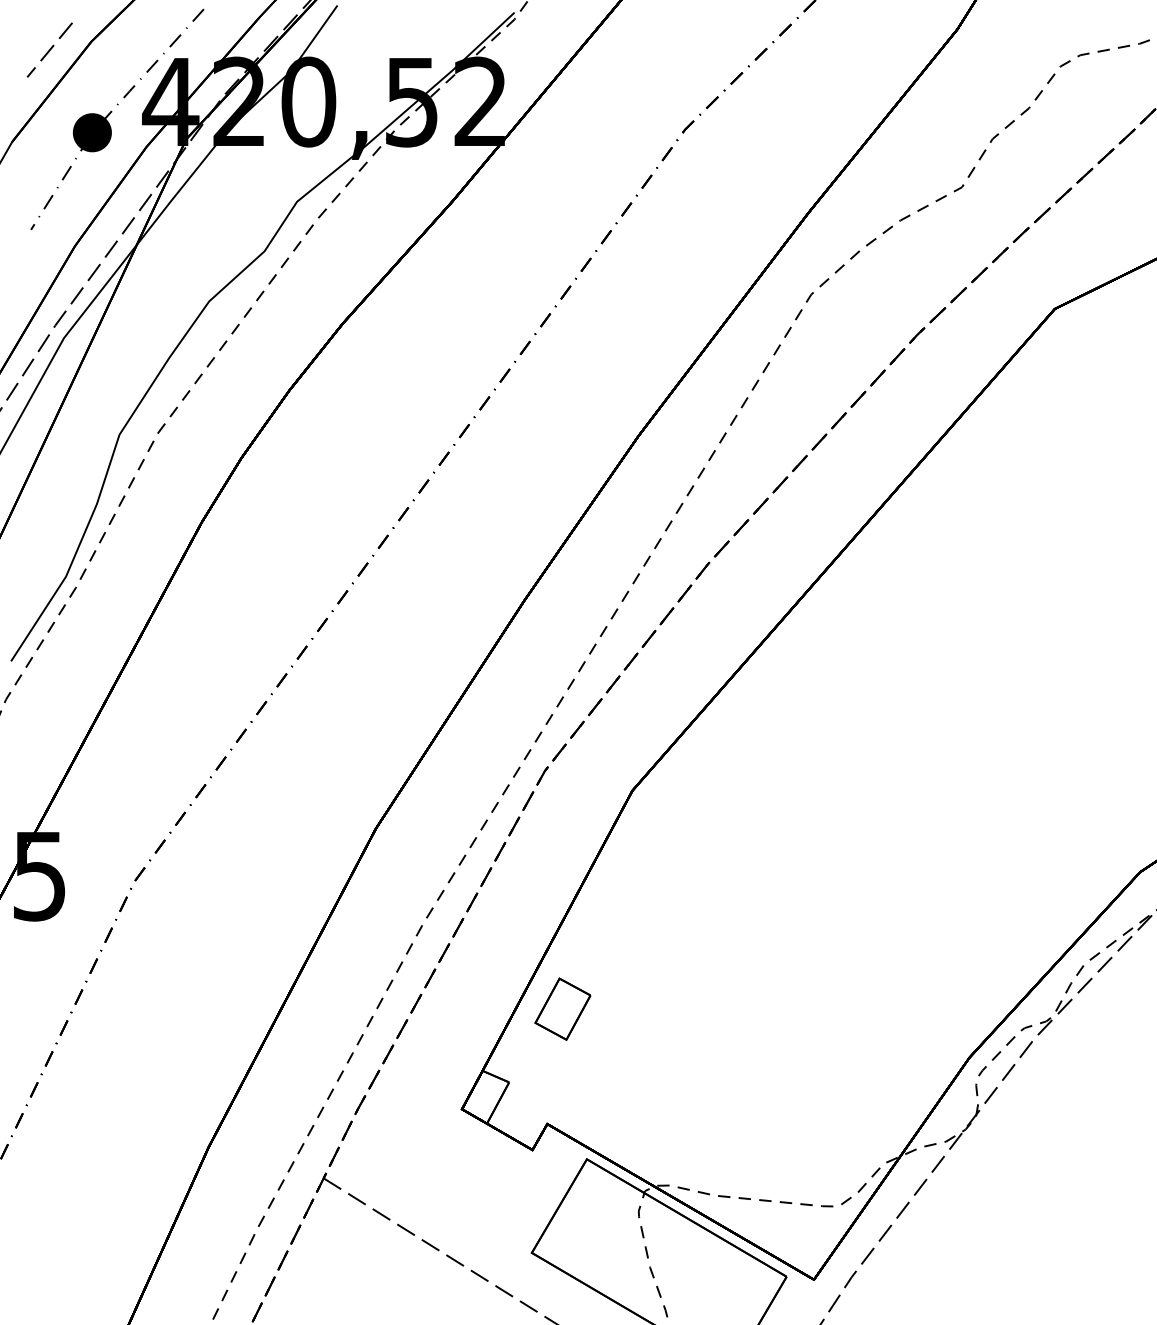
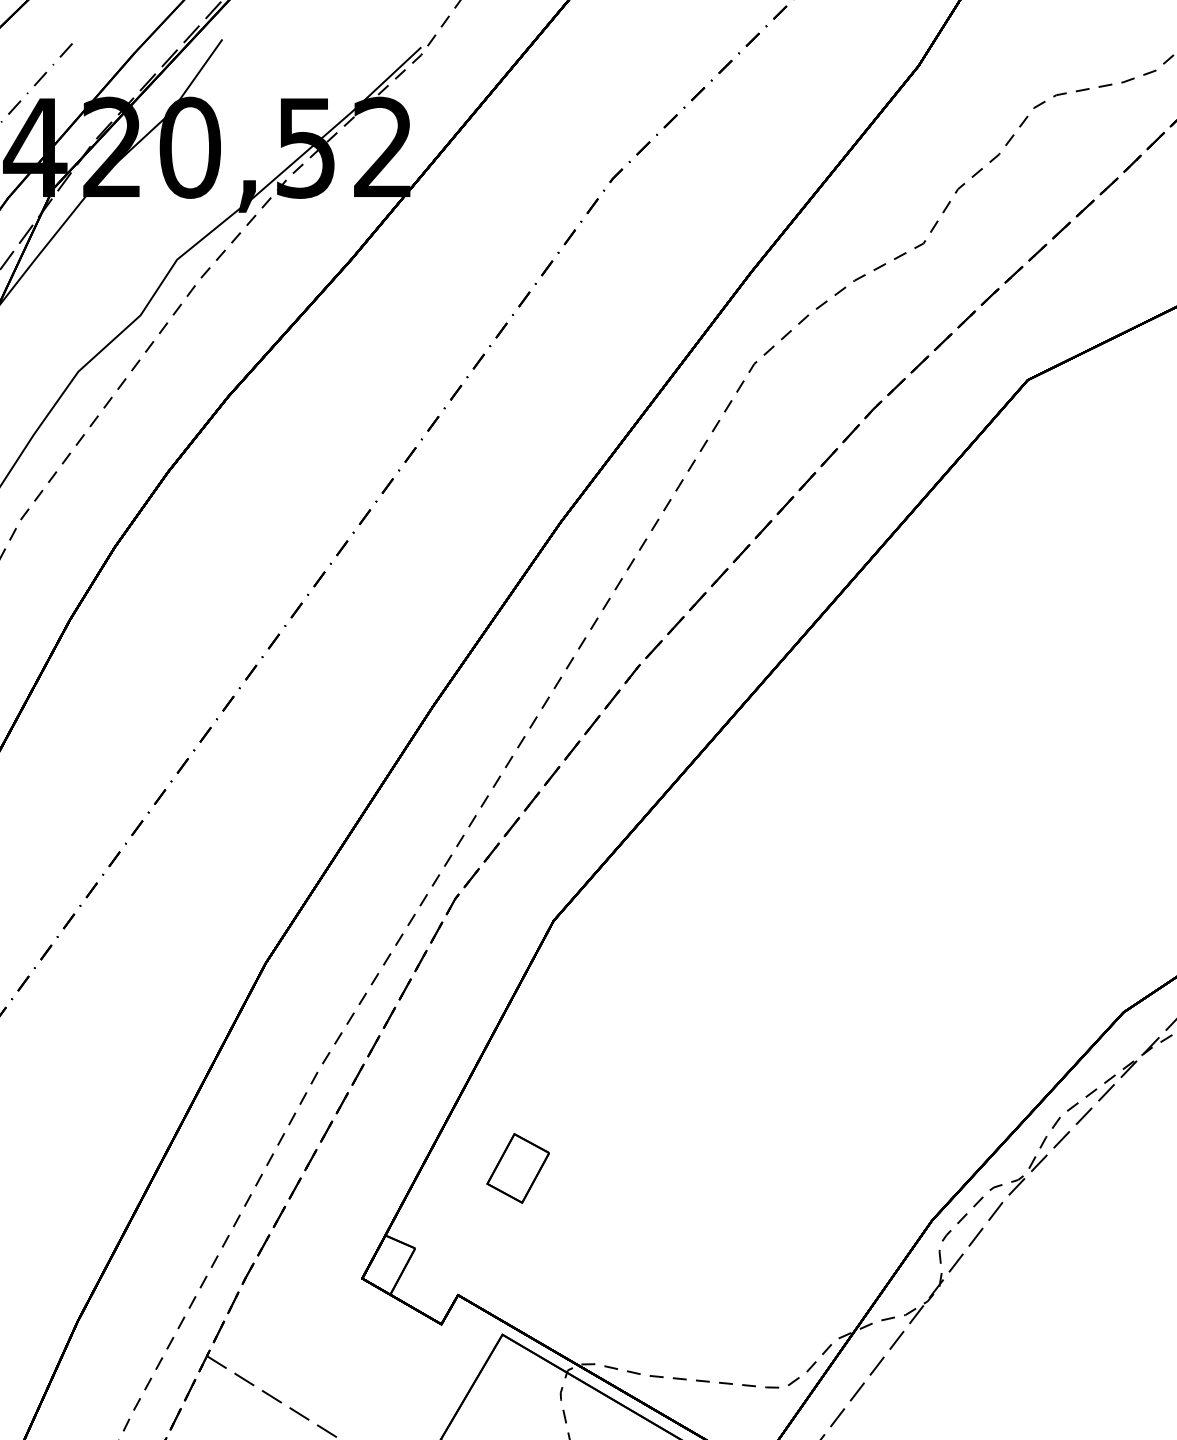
part: (562, 1008) -> (517, 1167), moved

